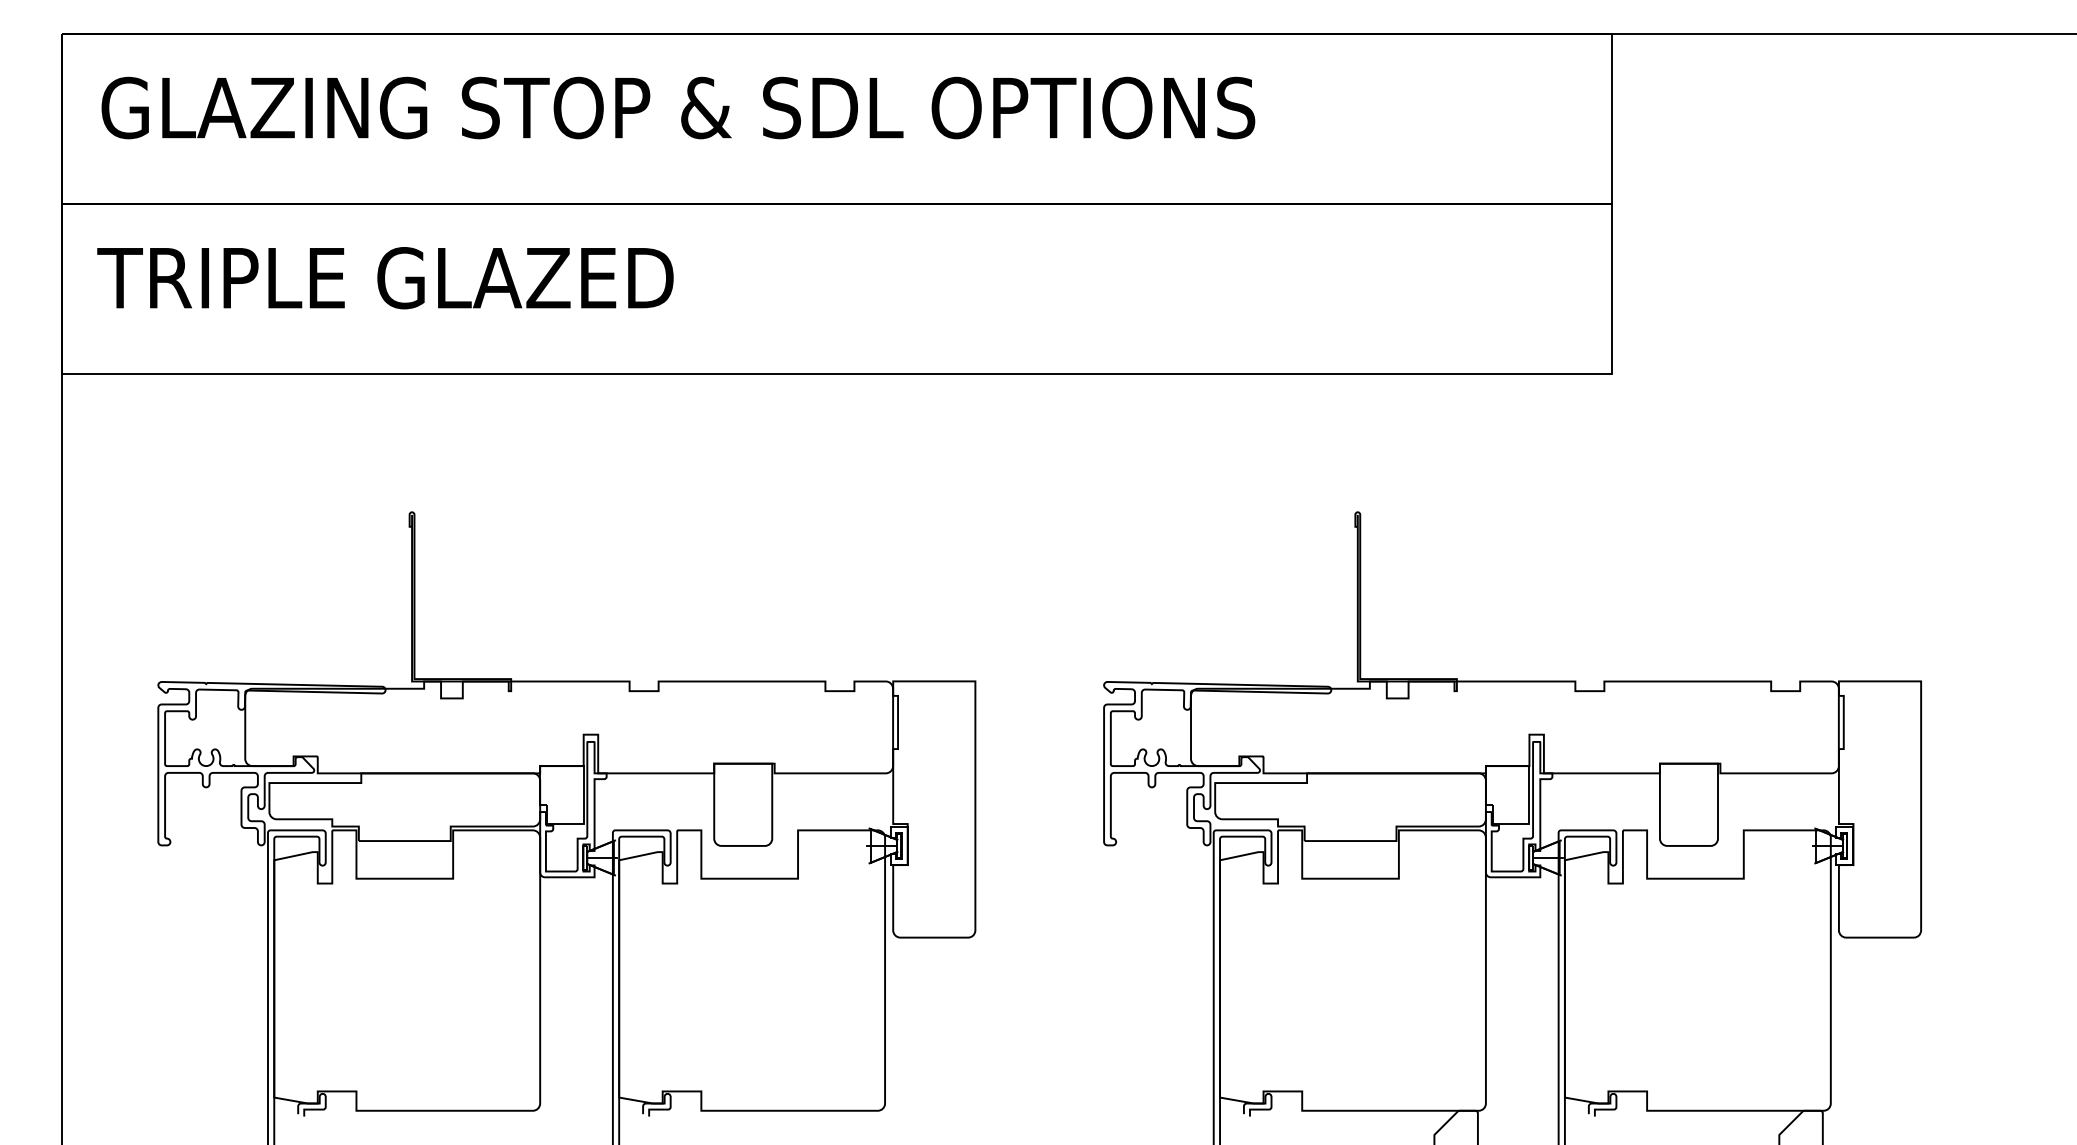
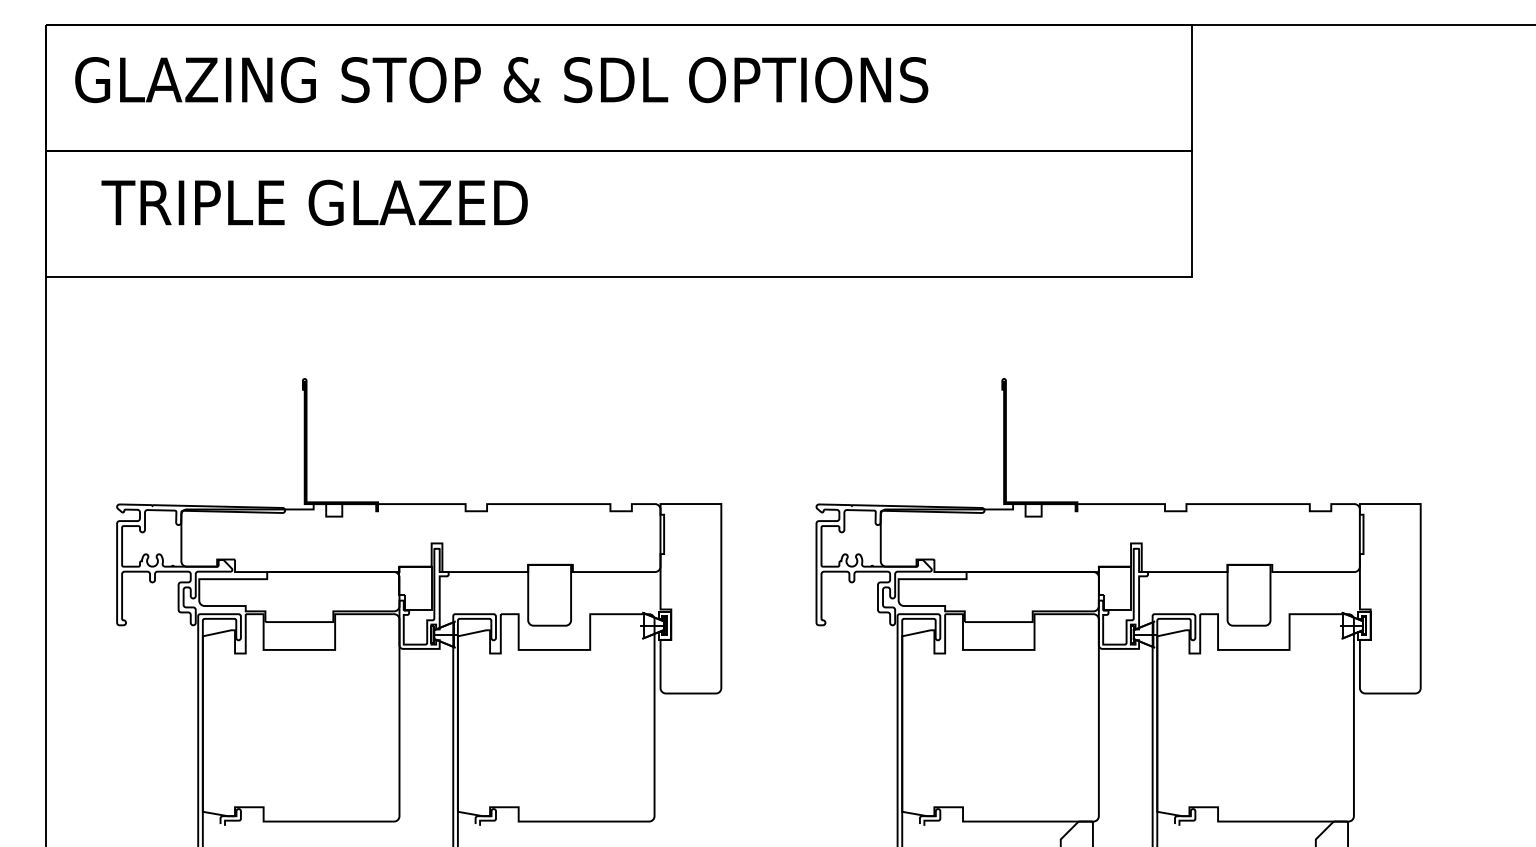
text: (385, 278) -> (314, 203), moved

